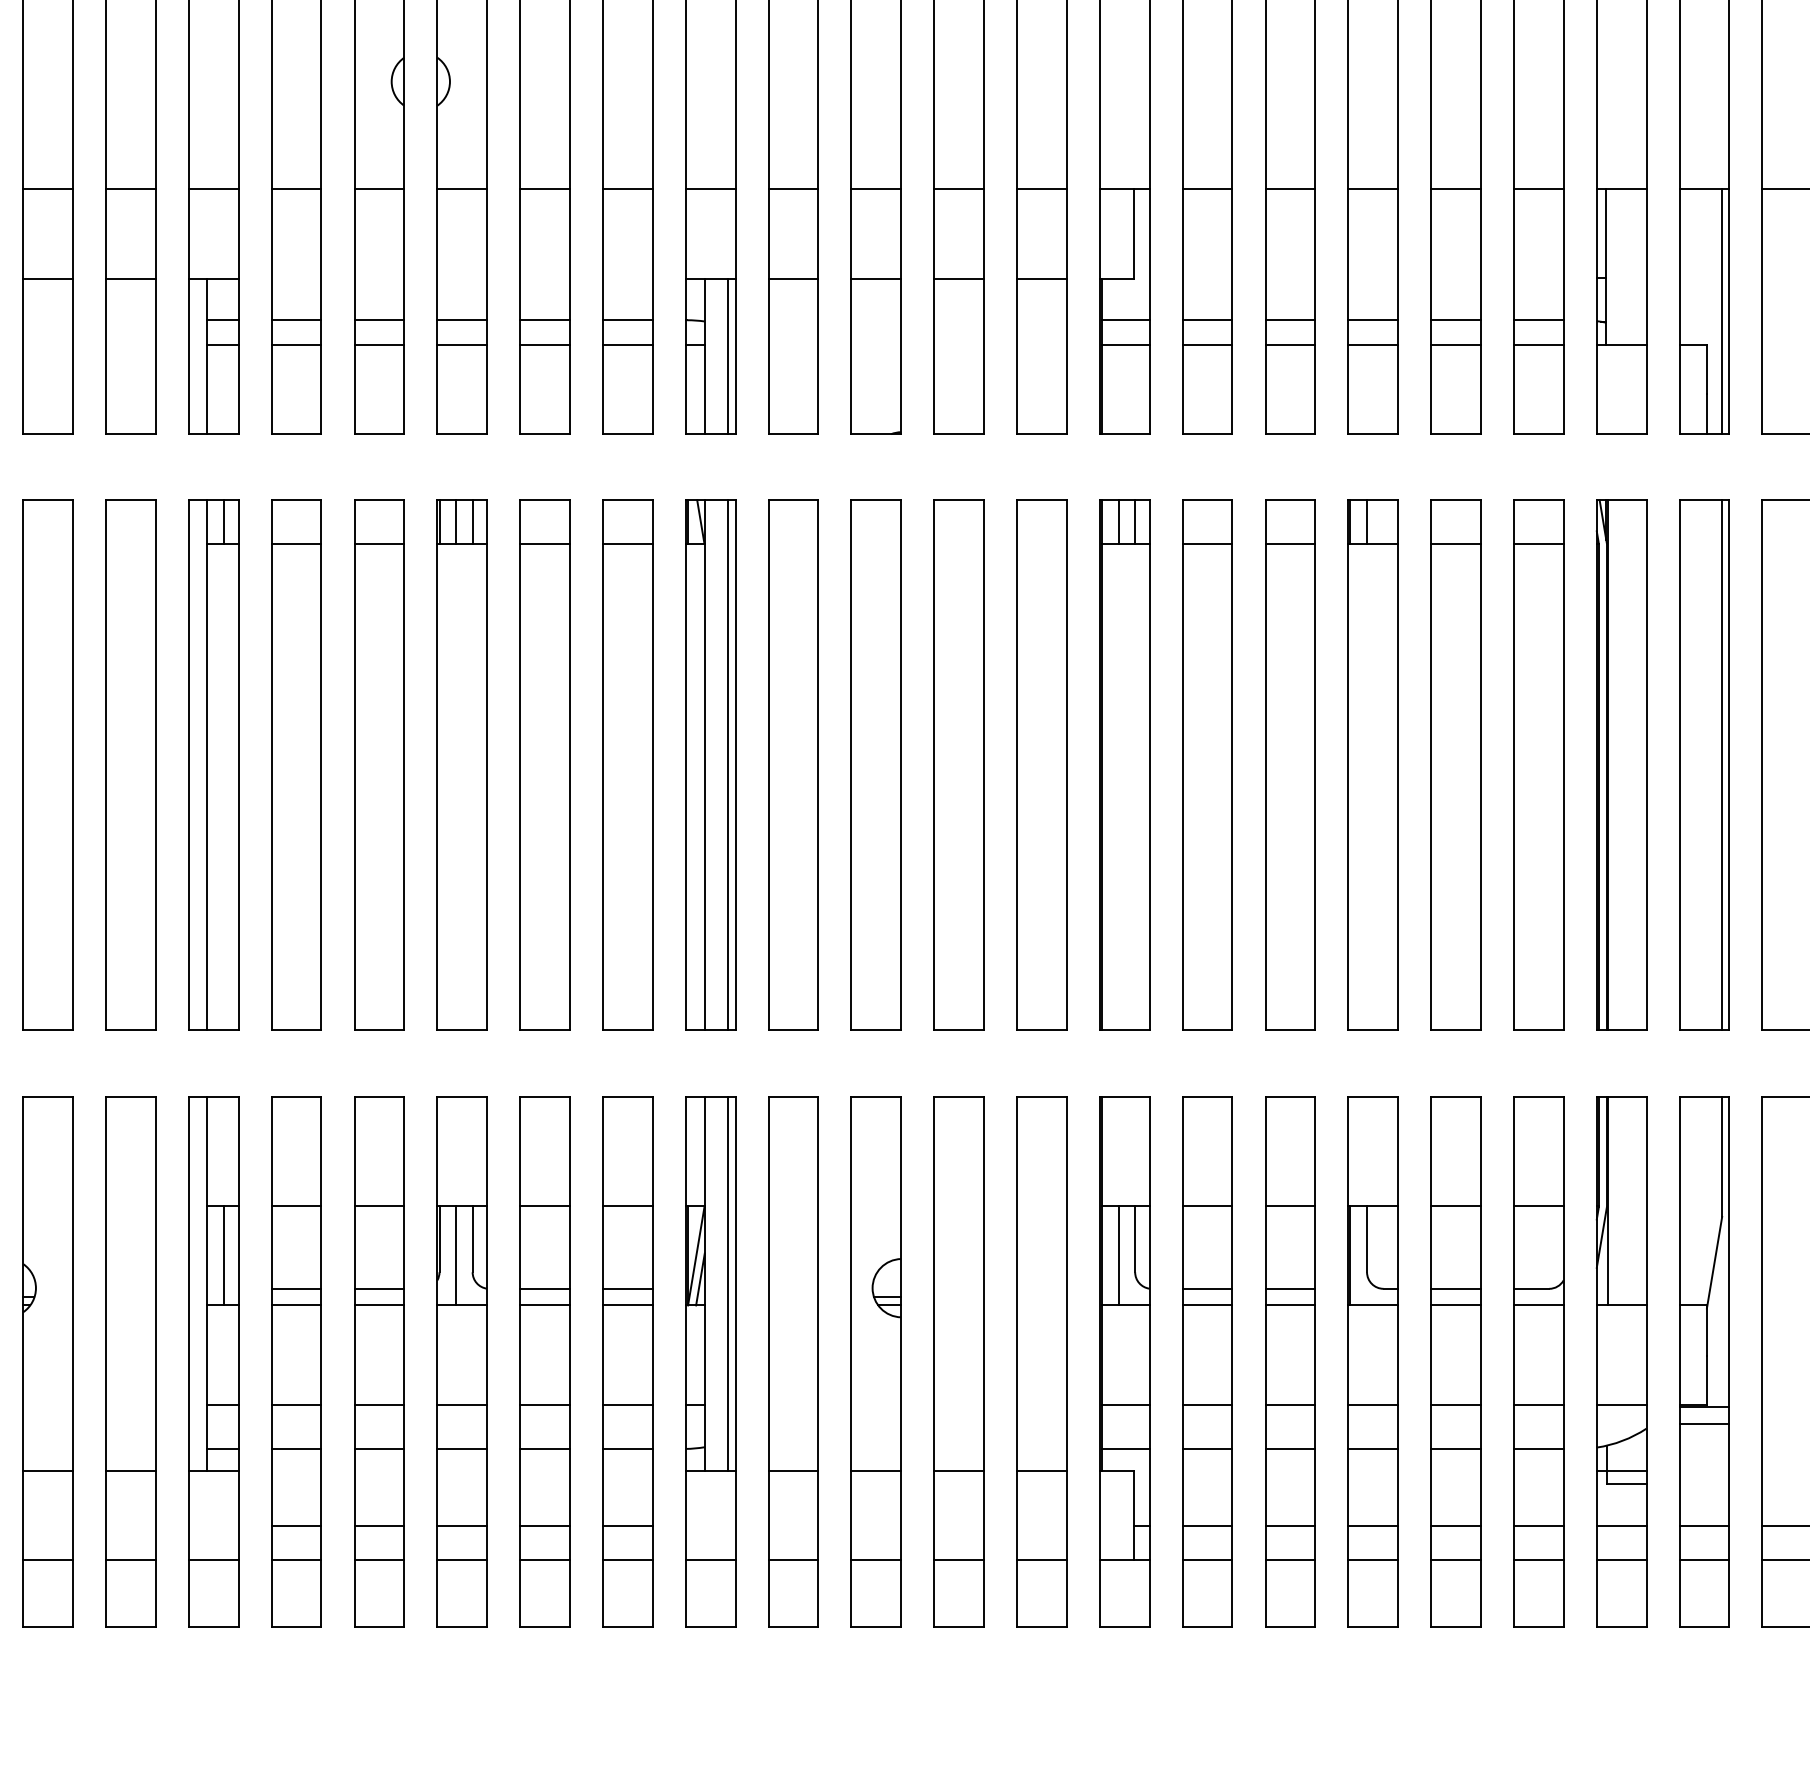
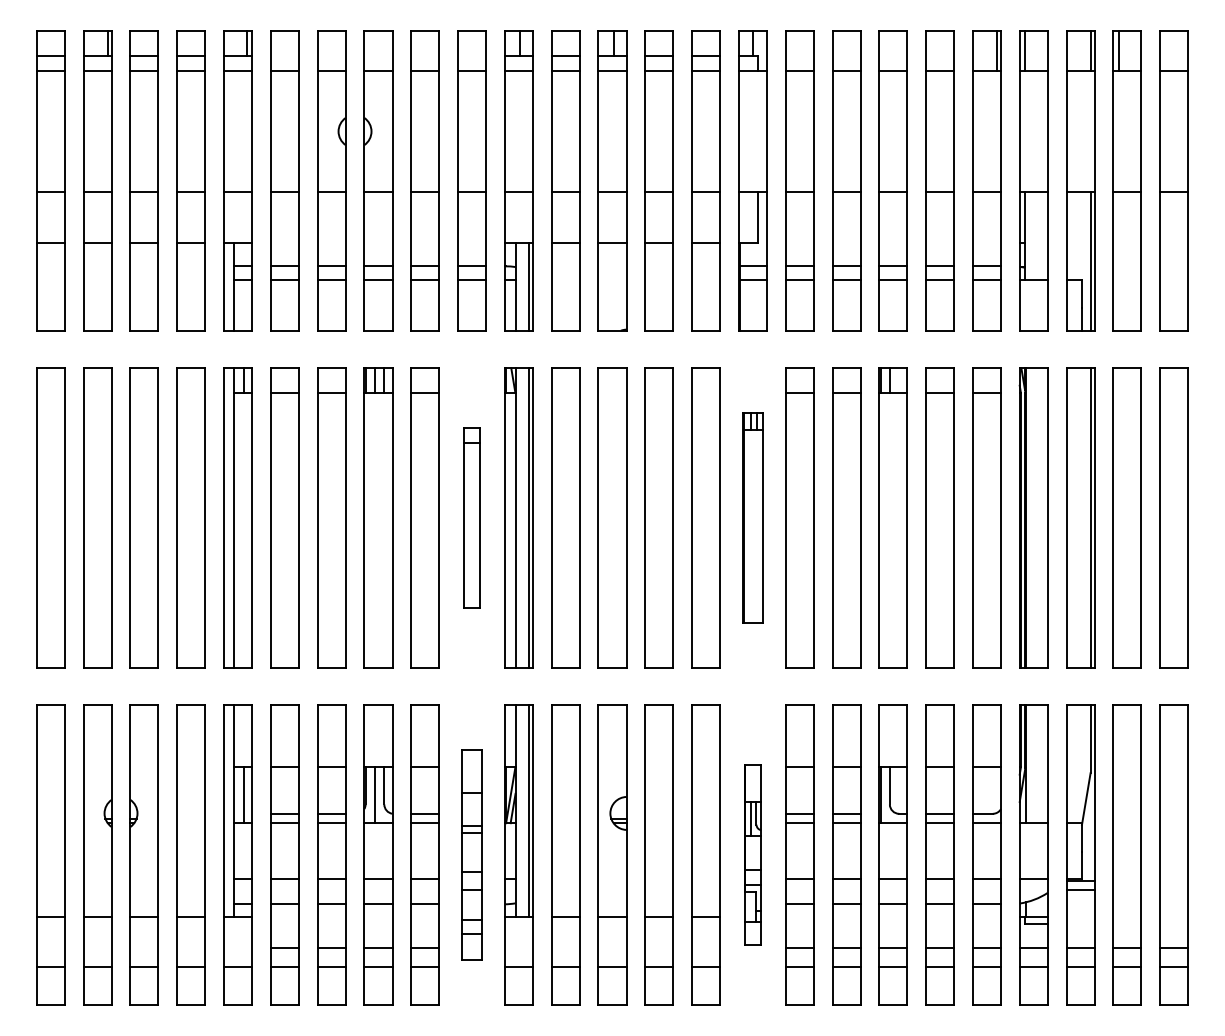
part: (626, 764) -> (471, 517), size x0.6
part: (1124, 764) -> (752, 517), size x0.7
part: (626, 1360) -> (471, 854), size x0.7
part: (1124, 1360) -> (752, 854), size x0.6

